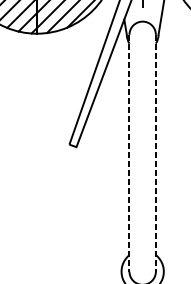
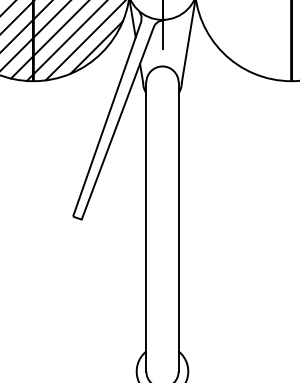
line: (129, 153) -> (146, 227), dashed -> solid
line: (155, 153) -> (178, 227), dashed -> solid

